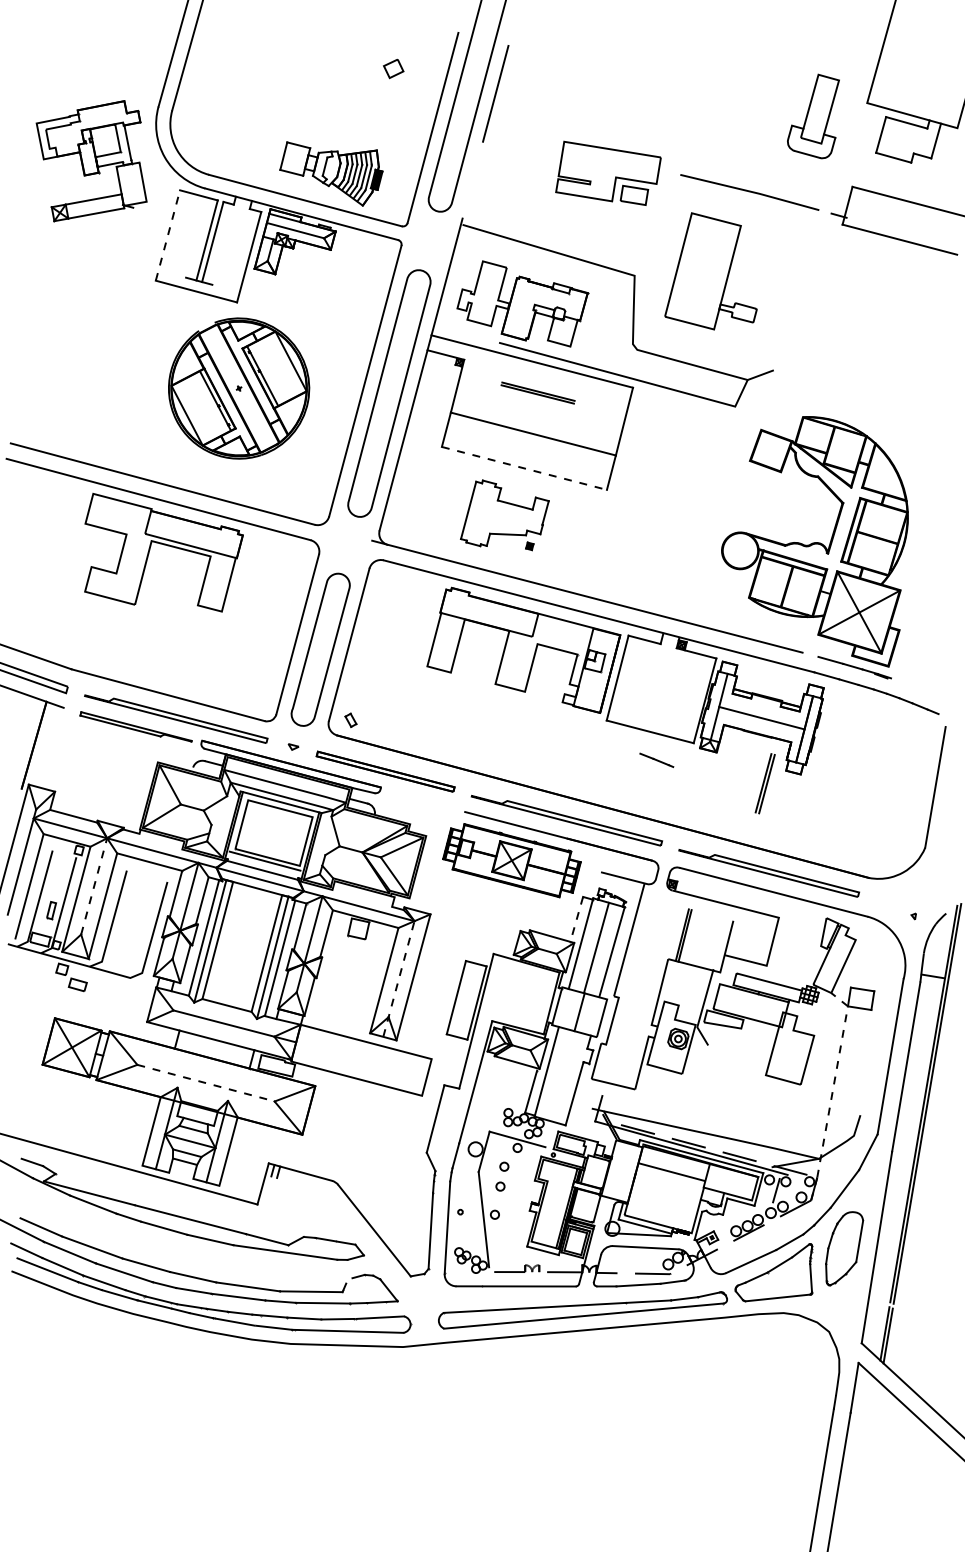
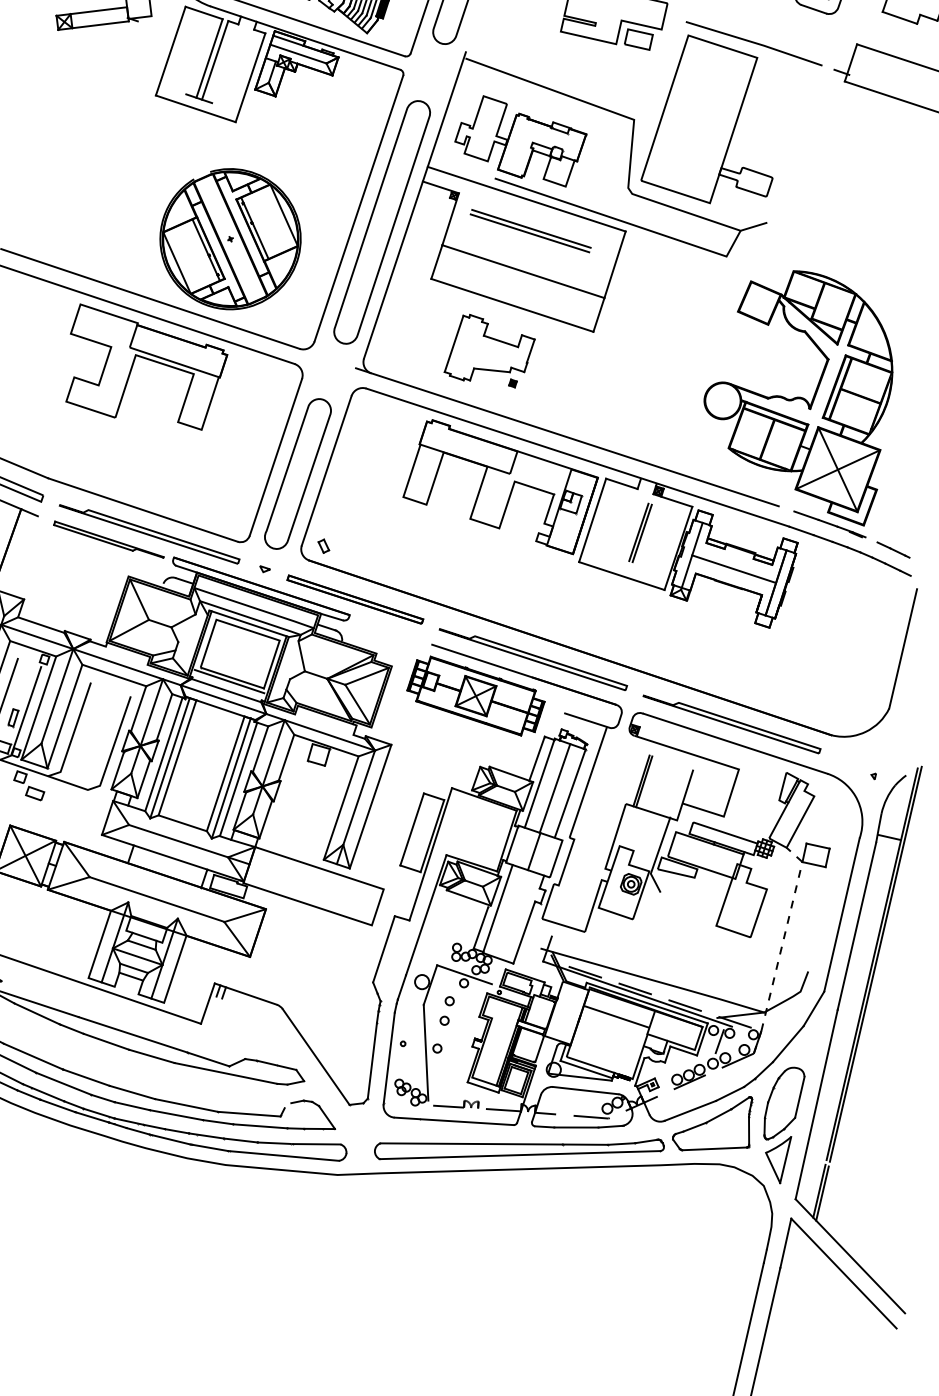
line: (167, 235) -> (170, 51), dashed -> solid
part: (710, 271) -> (710, 120), size x1.43
part: (239, 388) -> (230, 239), moved
part: (537, 392) -> (530, 230), size x1.67
line: (524, 468) -> (512, 305), dashed -> solid
line: (656, 759) -> (893, 549), moved
part: (764, 783) -> (639, 532), moved
line: (94, 886) -> (57, 696), dashed -> solid
line: (576, 919) -> (536, 758), dashed -> solid
line: (398, 979) -> (355, 807), dashed -> solid
line: (206, 1083) -> (157, 899), dashed -> solid
part: (841, 1304) -> (777, 1159), added

